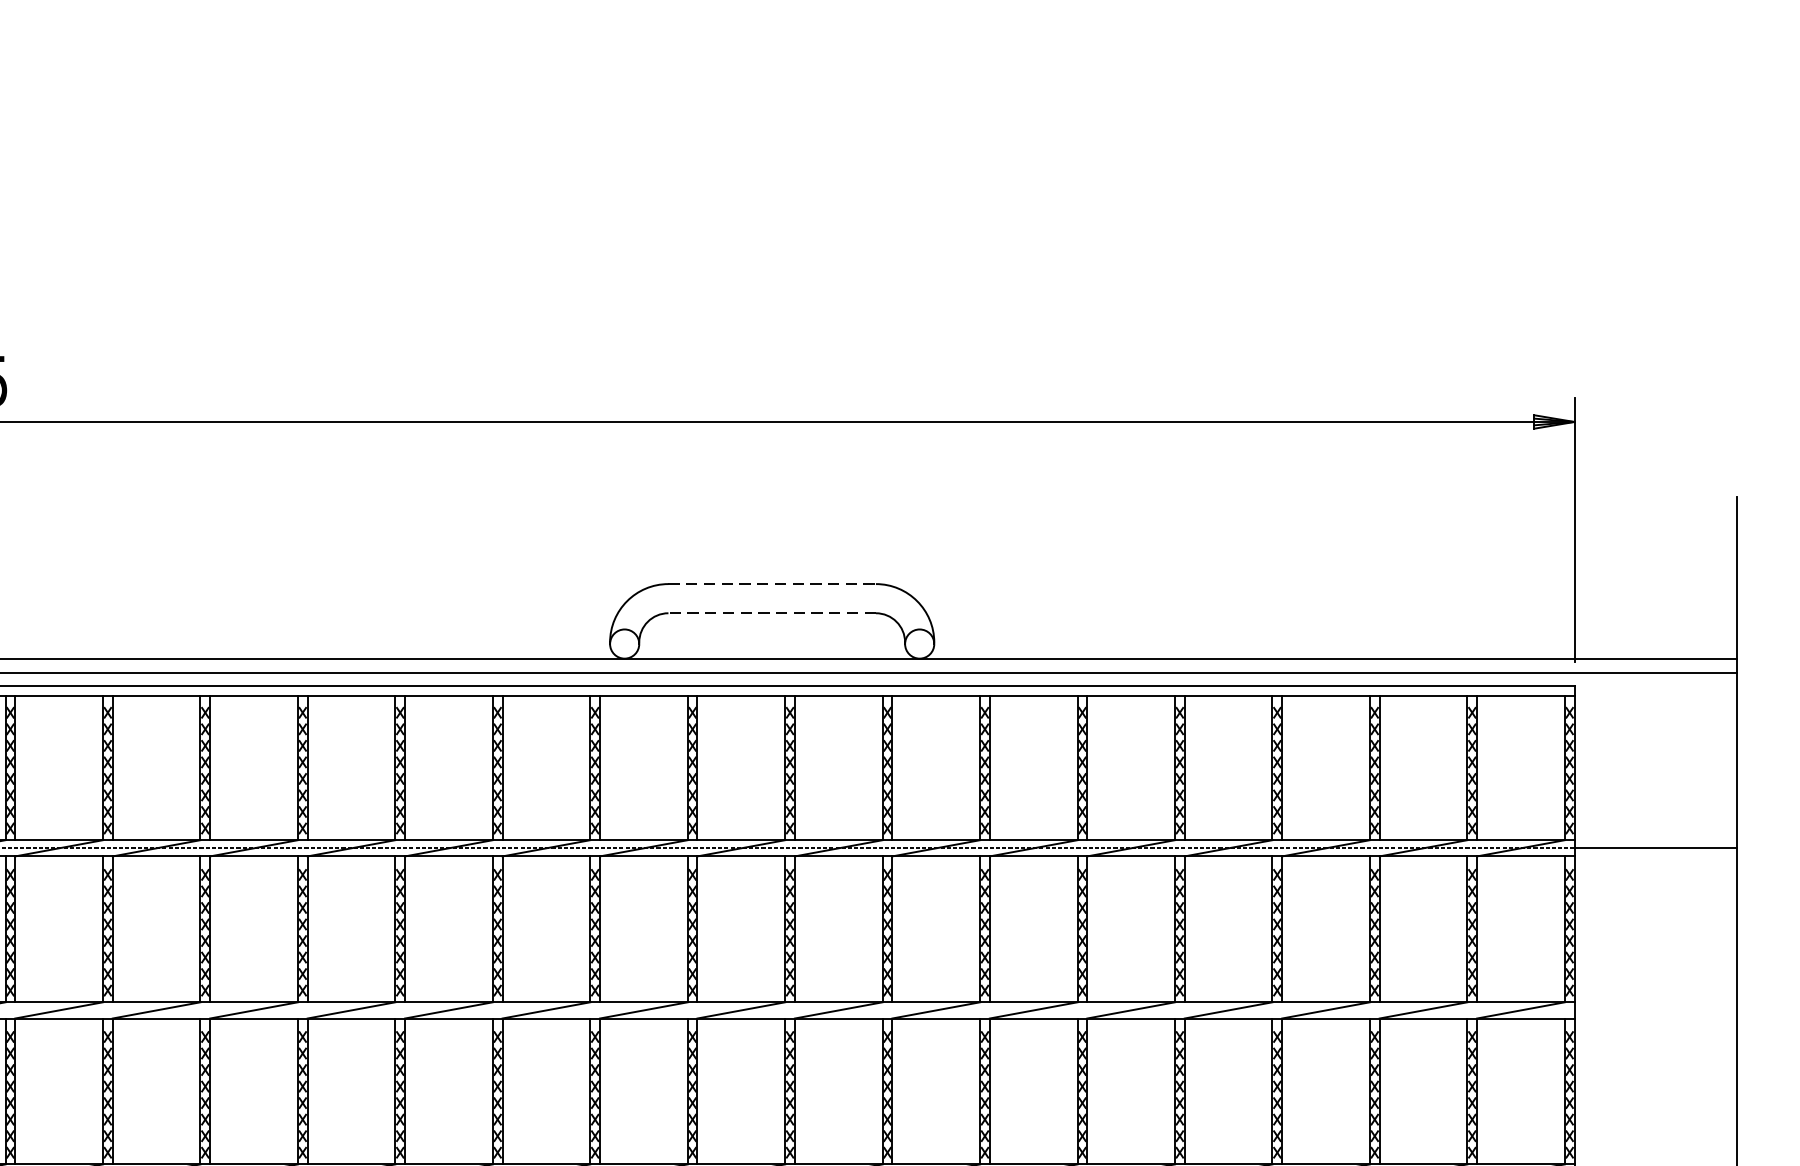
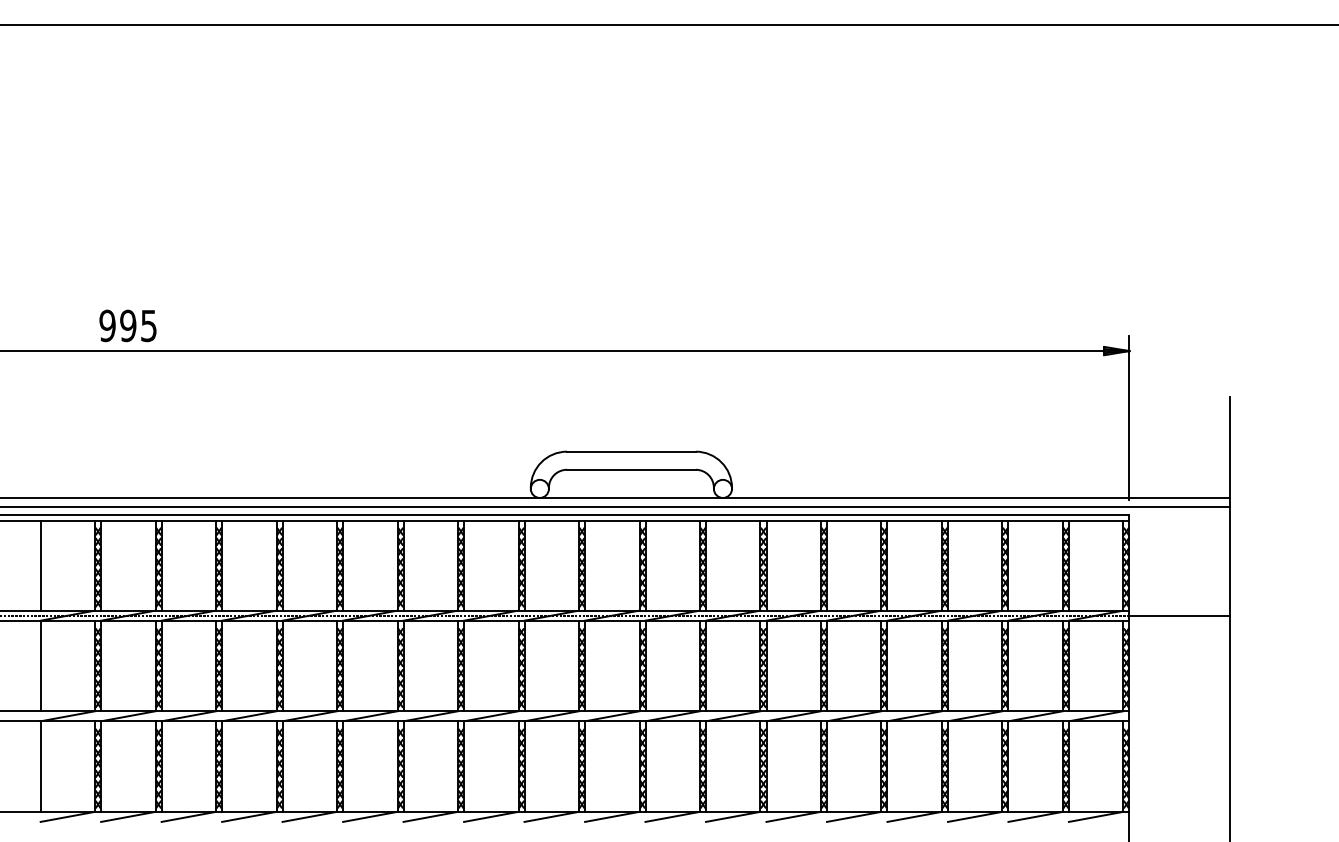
line: (772, 583) -> (631, 451), dashed -> solid
line: (770, 612) -> (630, 469), dashed -> solid

